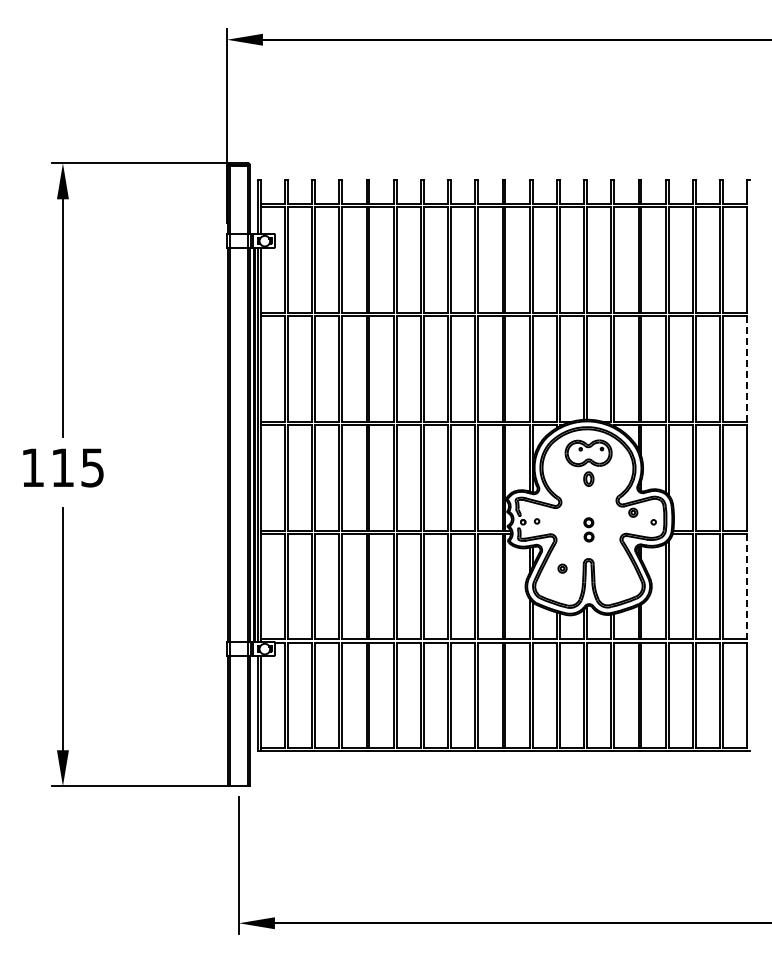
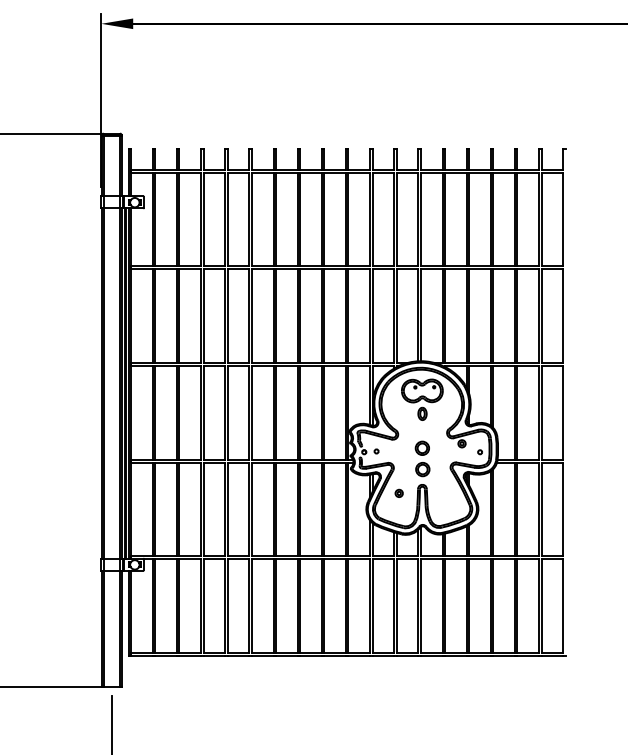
line: (747, 369) -> (563, 316), dashed -> solid
part: (588, 529) -> (422, 458), size x1.67
line: (747, 586) -> (563, 509), dashed -> solid

